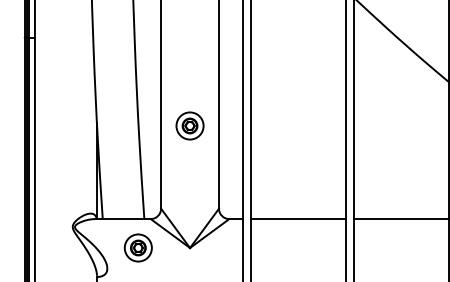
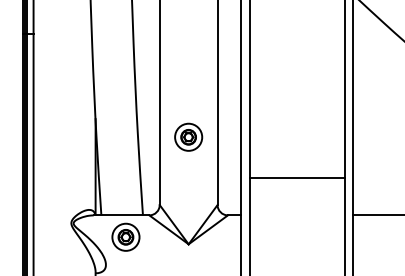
part: (189, 125) -> (188, 136), moved
line: (298, 219) -> (297, 178), moved
part: (137, 247) -> (125, 236), moved

